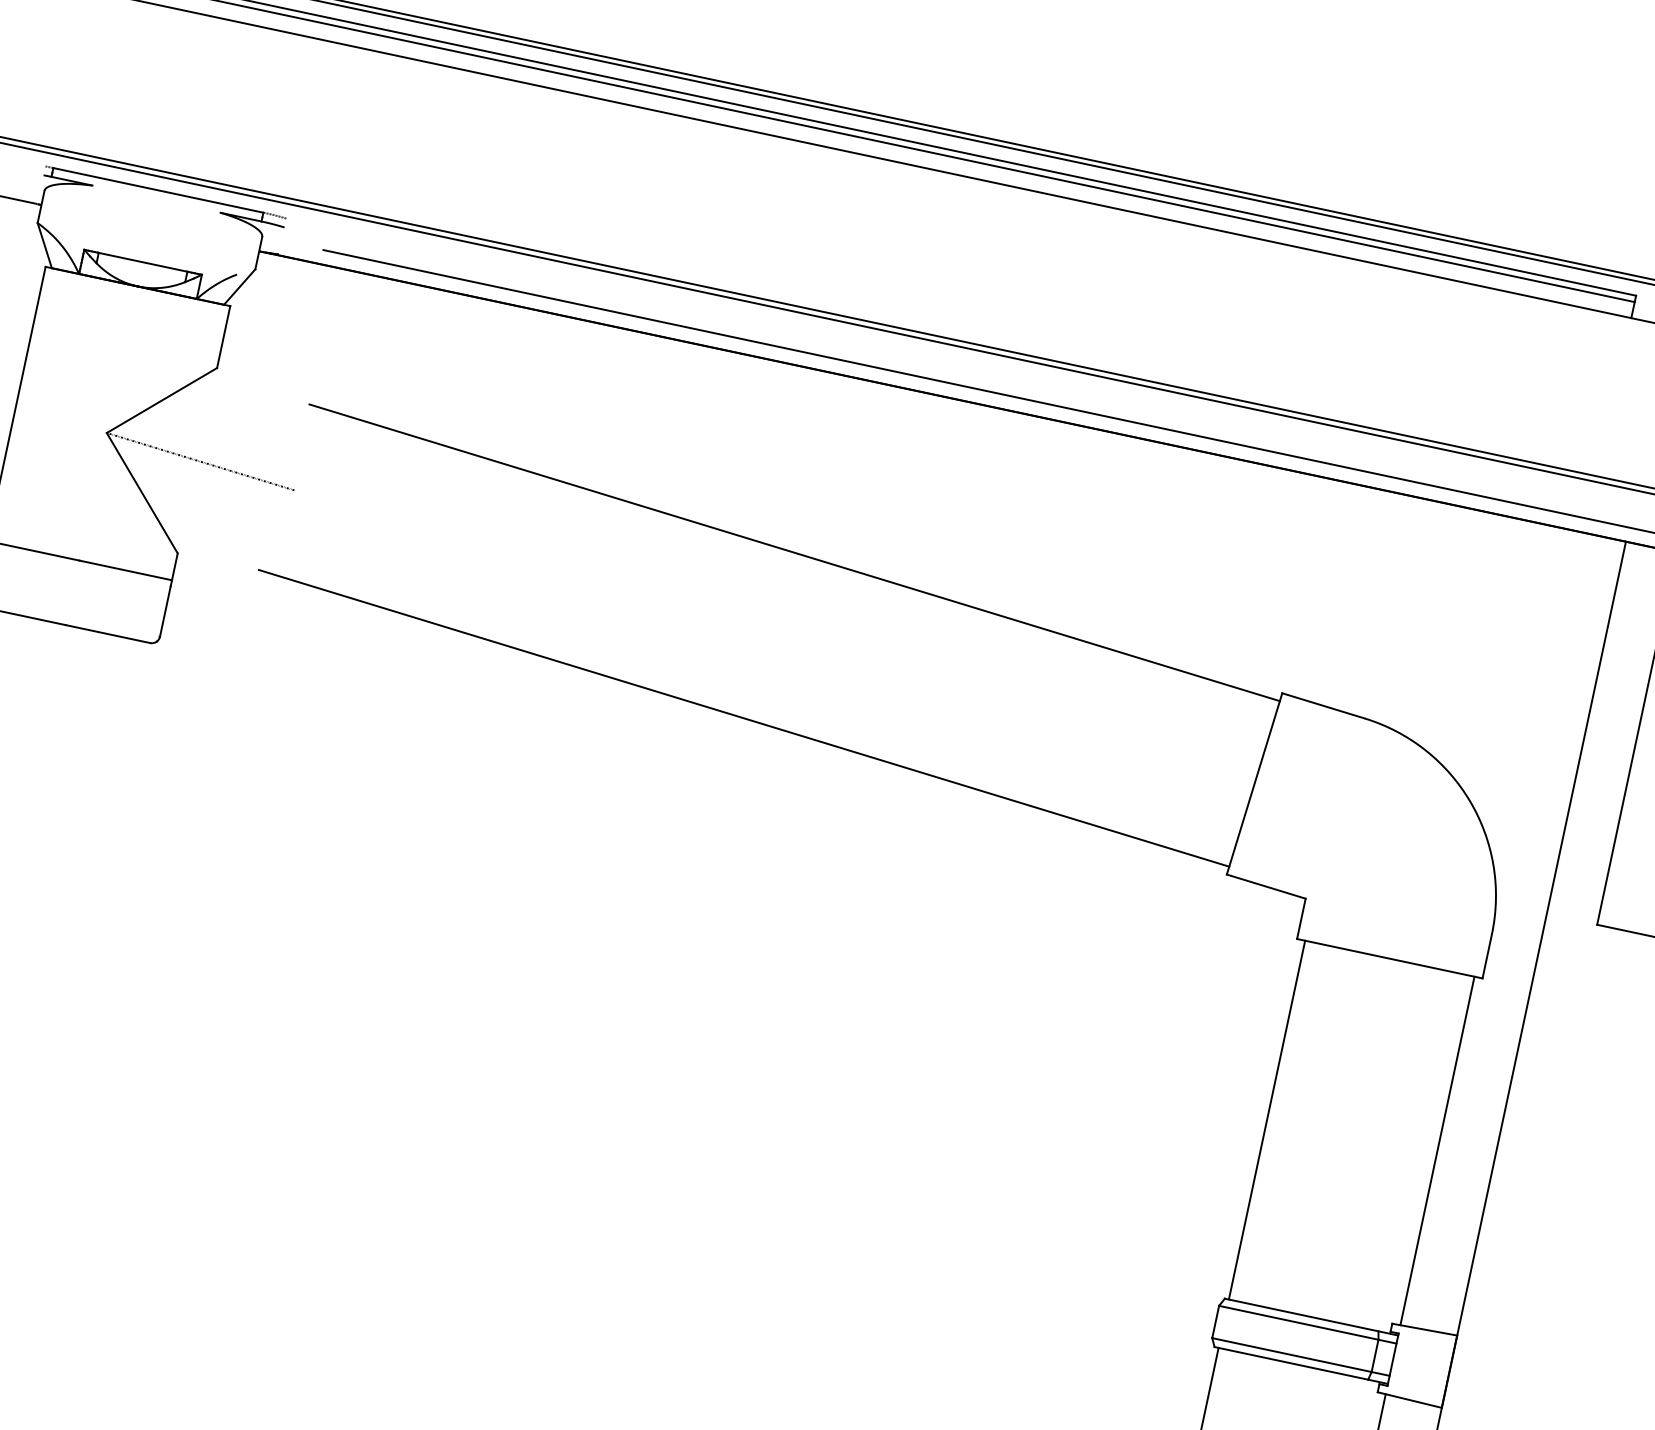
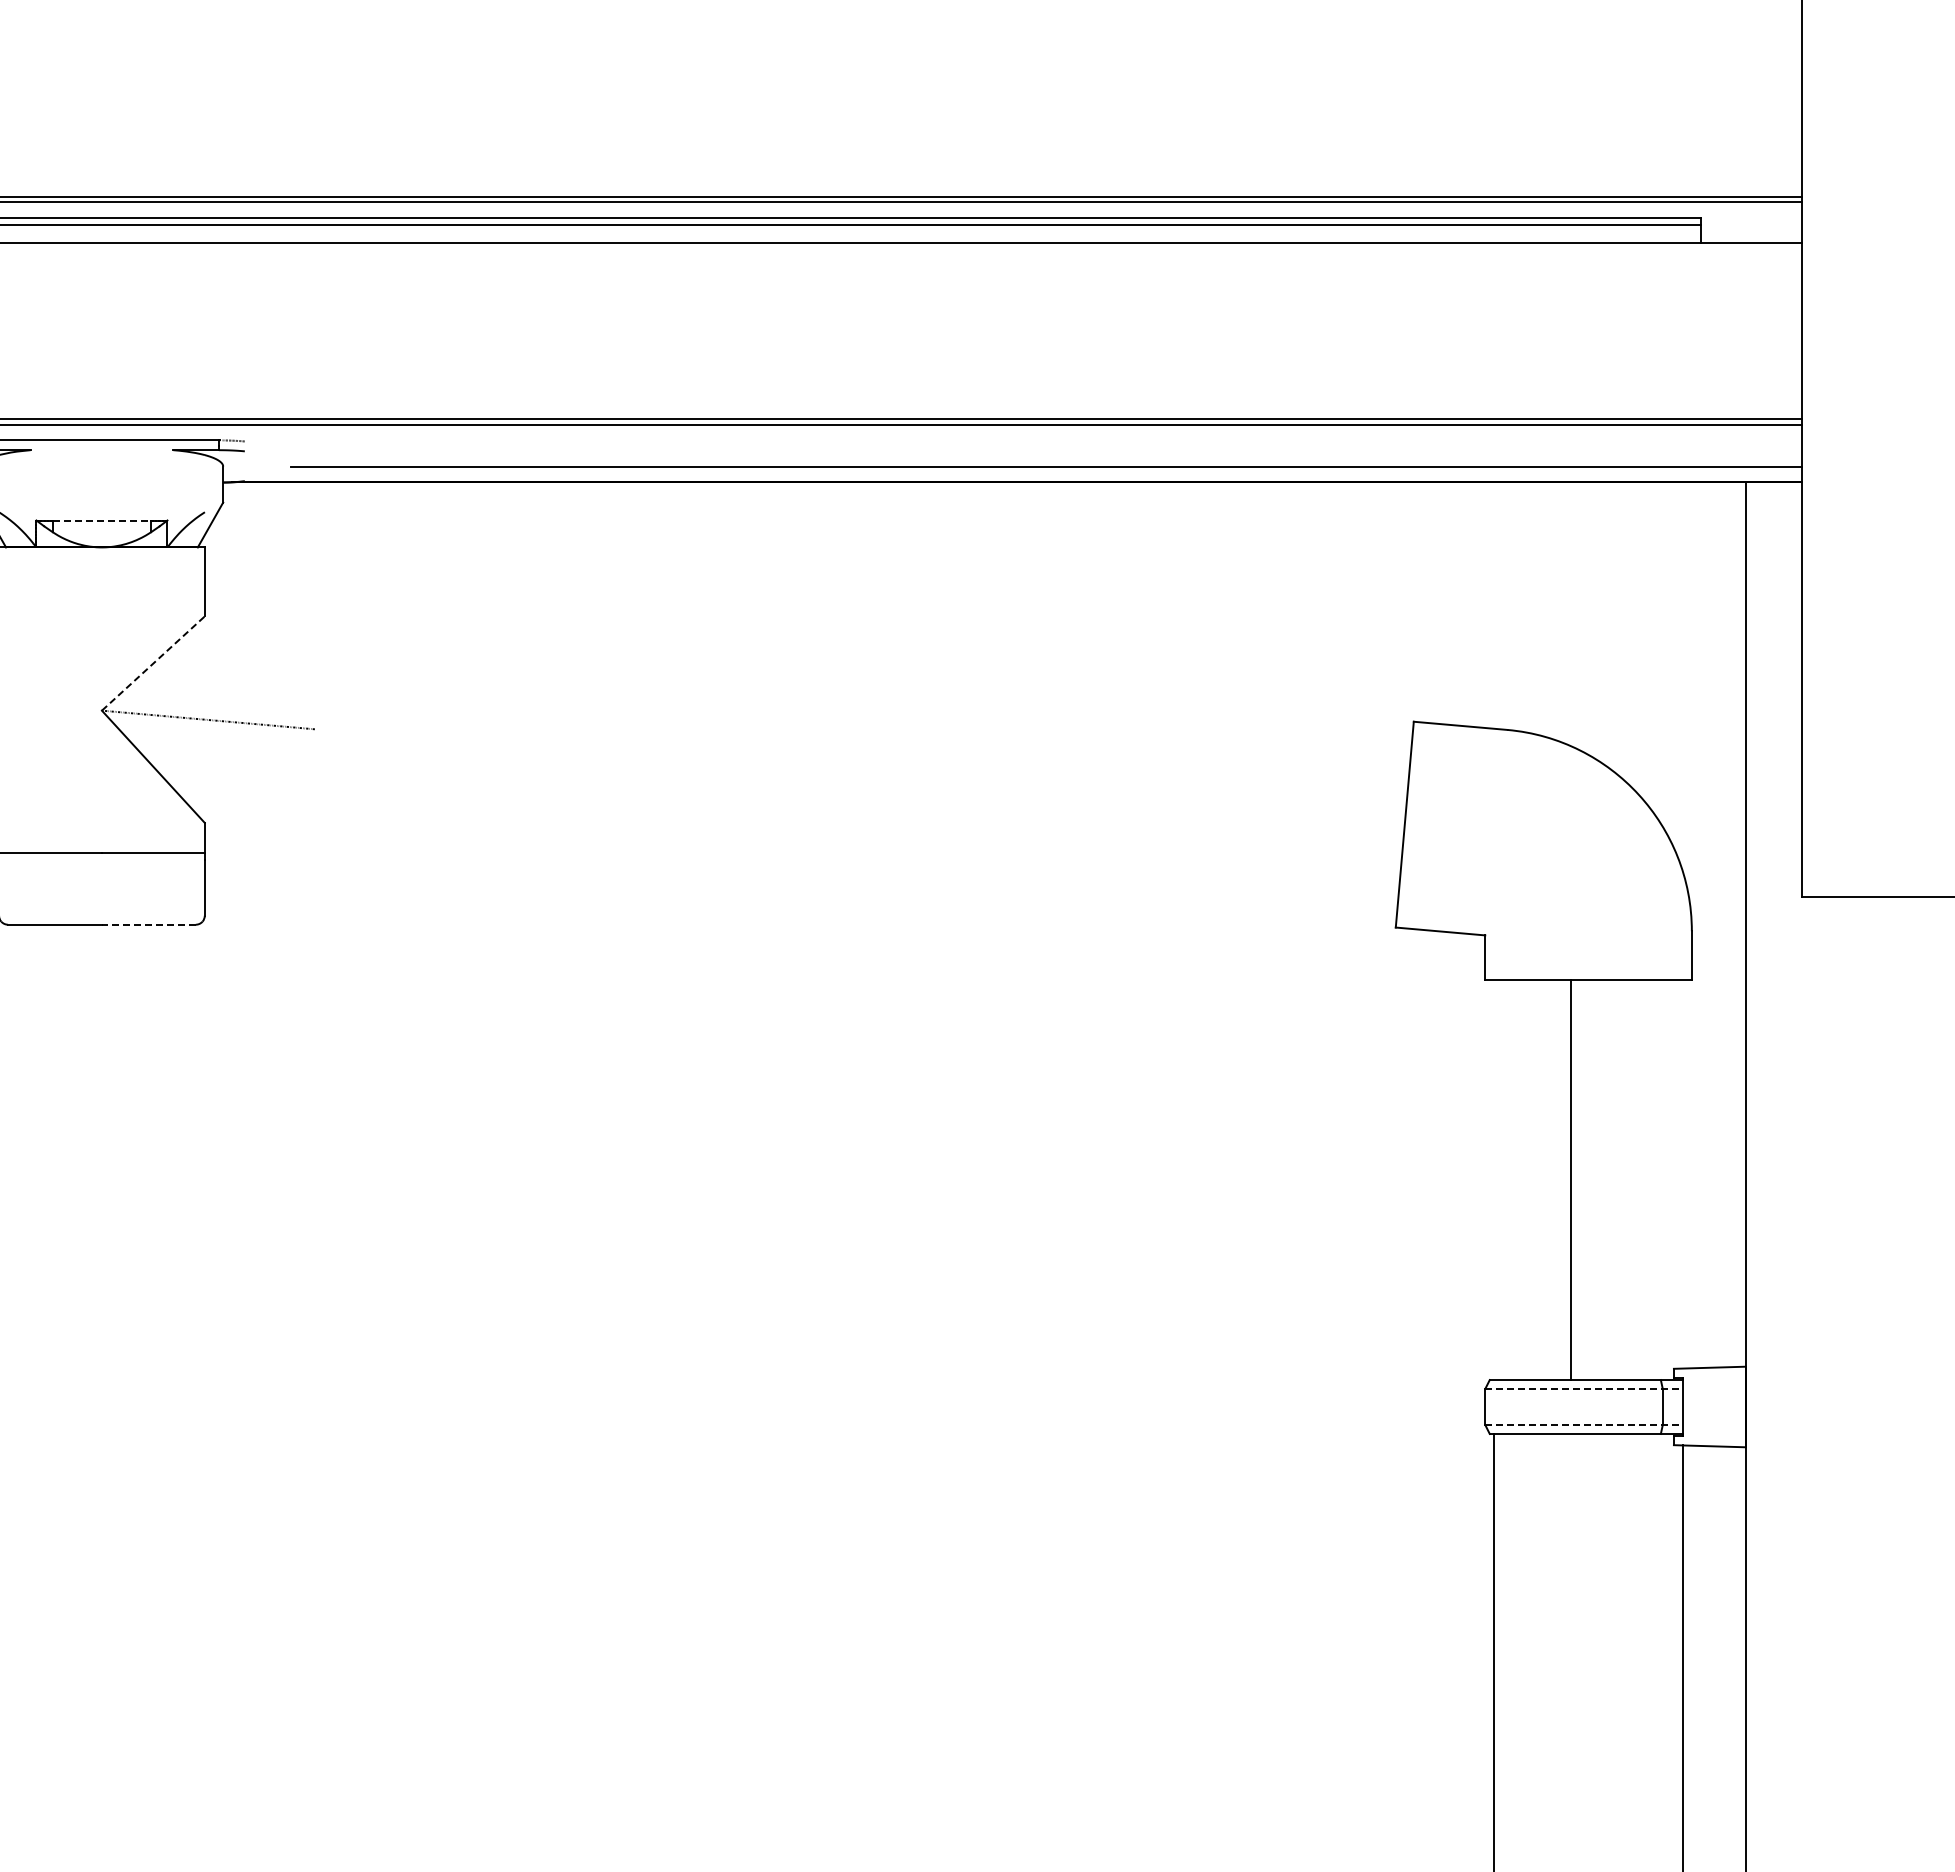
line: (143, 262) -> (102, 520), solid -> dashed
line: (162, 400) -> (153, 663), solid -> dashed
line: (794, 552) -> (862, 682), removed
line: (107, 633) -> (148, 924), solid -> dashed
line: (743, 718) -> (845, 870), removed
line: (1267, 1120) -> (1571, 1180), moved
line: (1437, 1150) -> (1682, 1174), removed
line: (1308, 1325) -> (1584, 1389), solid -> dashed
line: (1301, 1356) -> (1584, 1424), solid -> dashed

